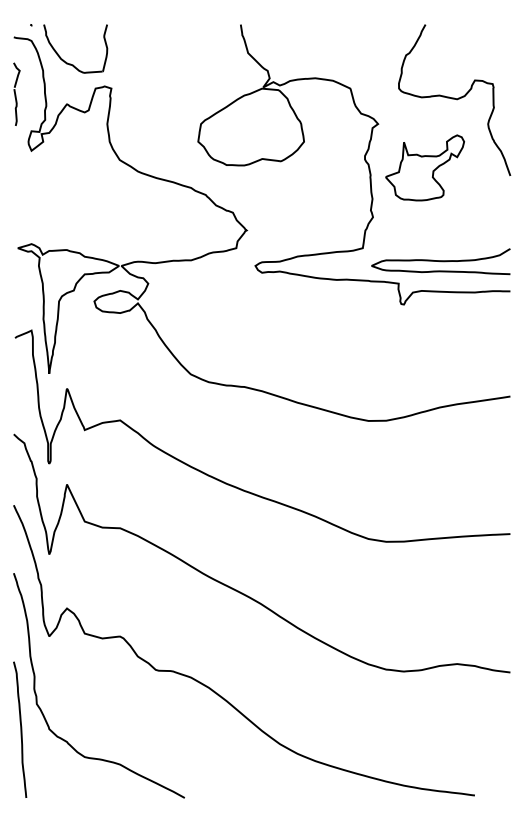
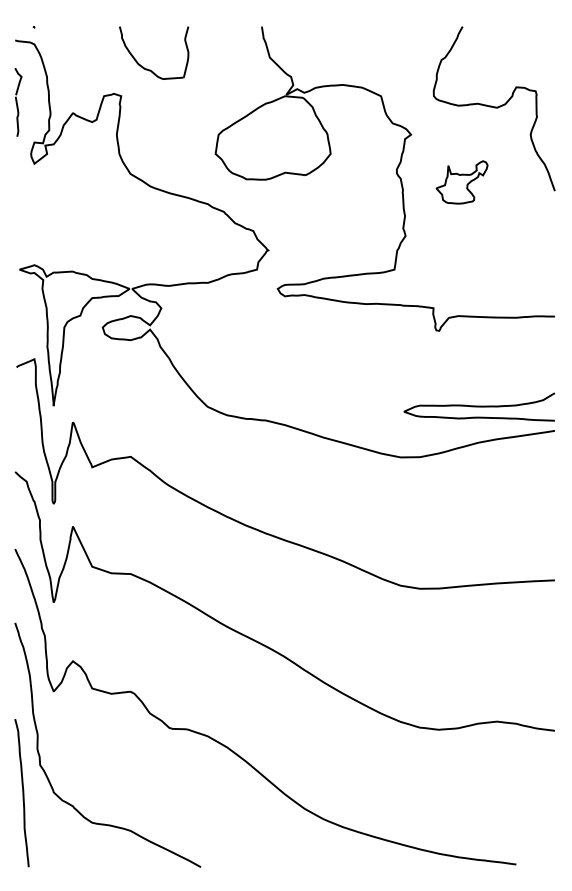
part: (66, 61) -> (144, 66), moved
part: (424, 167) -> (461, 181), size x0.6
curve: (440, 261) -> (478, 406), moved

